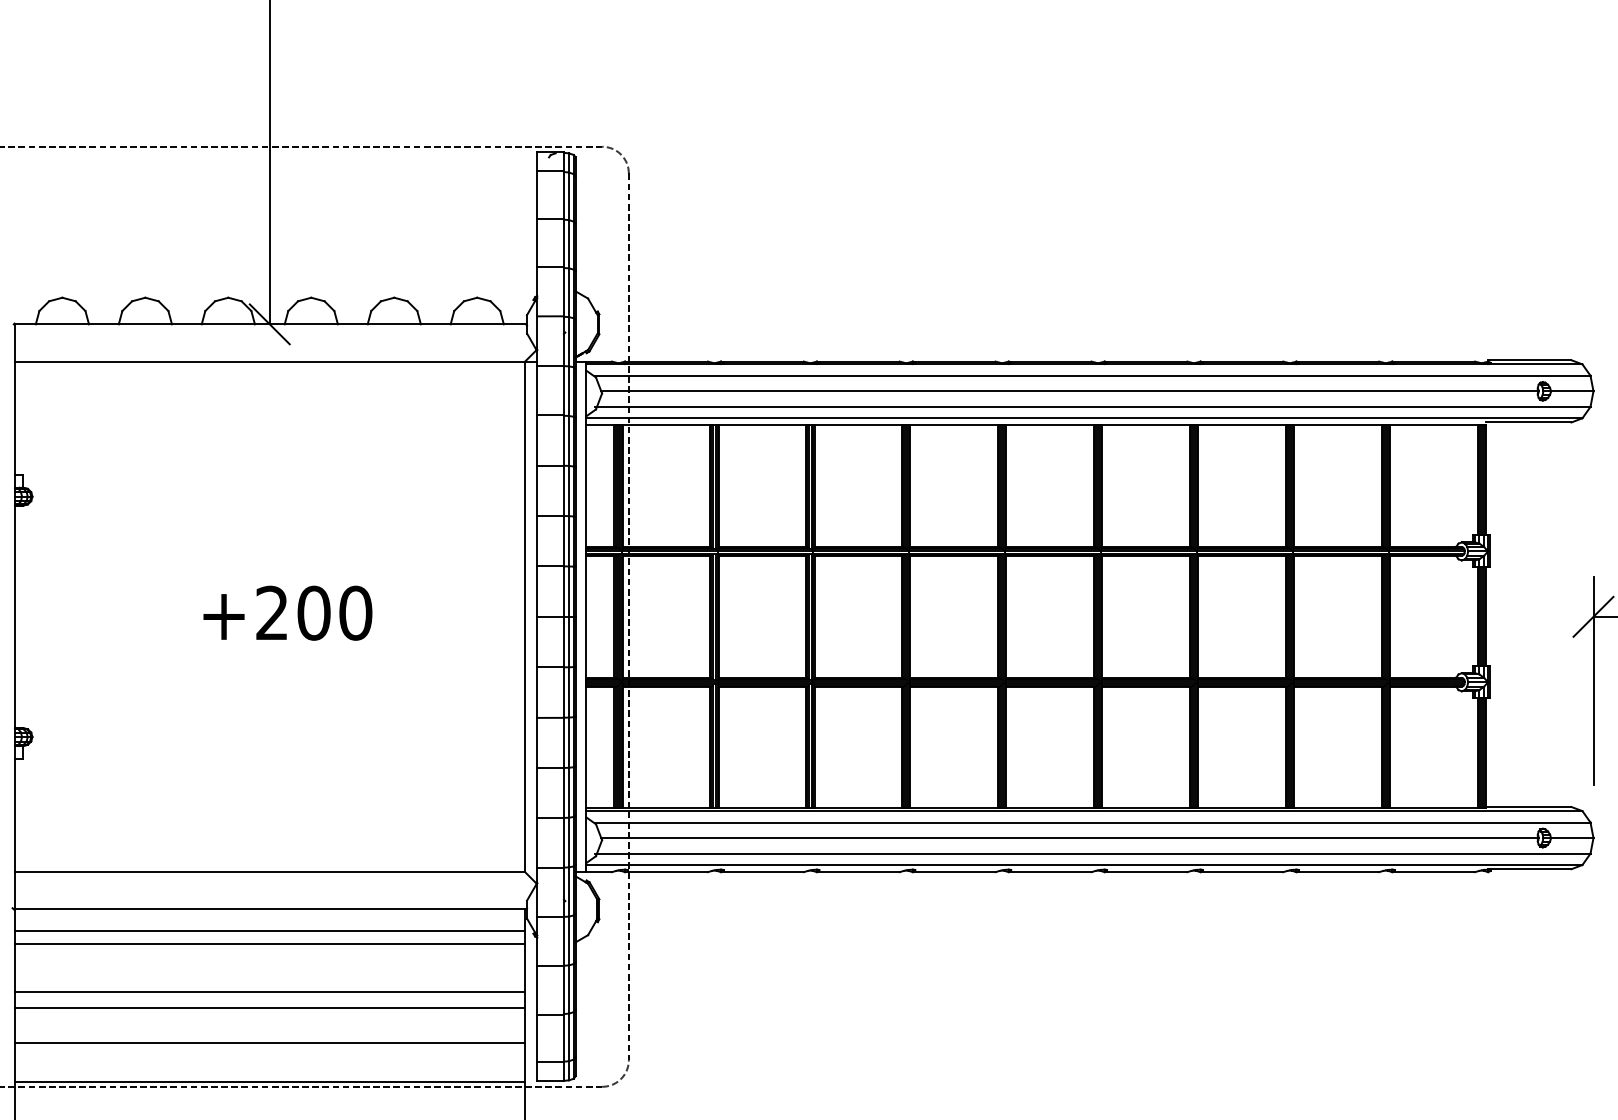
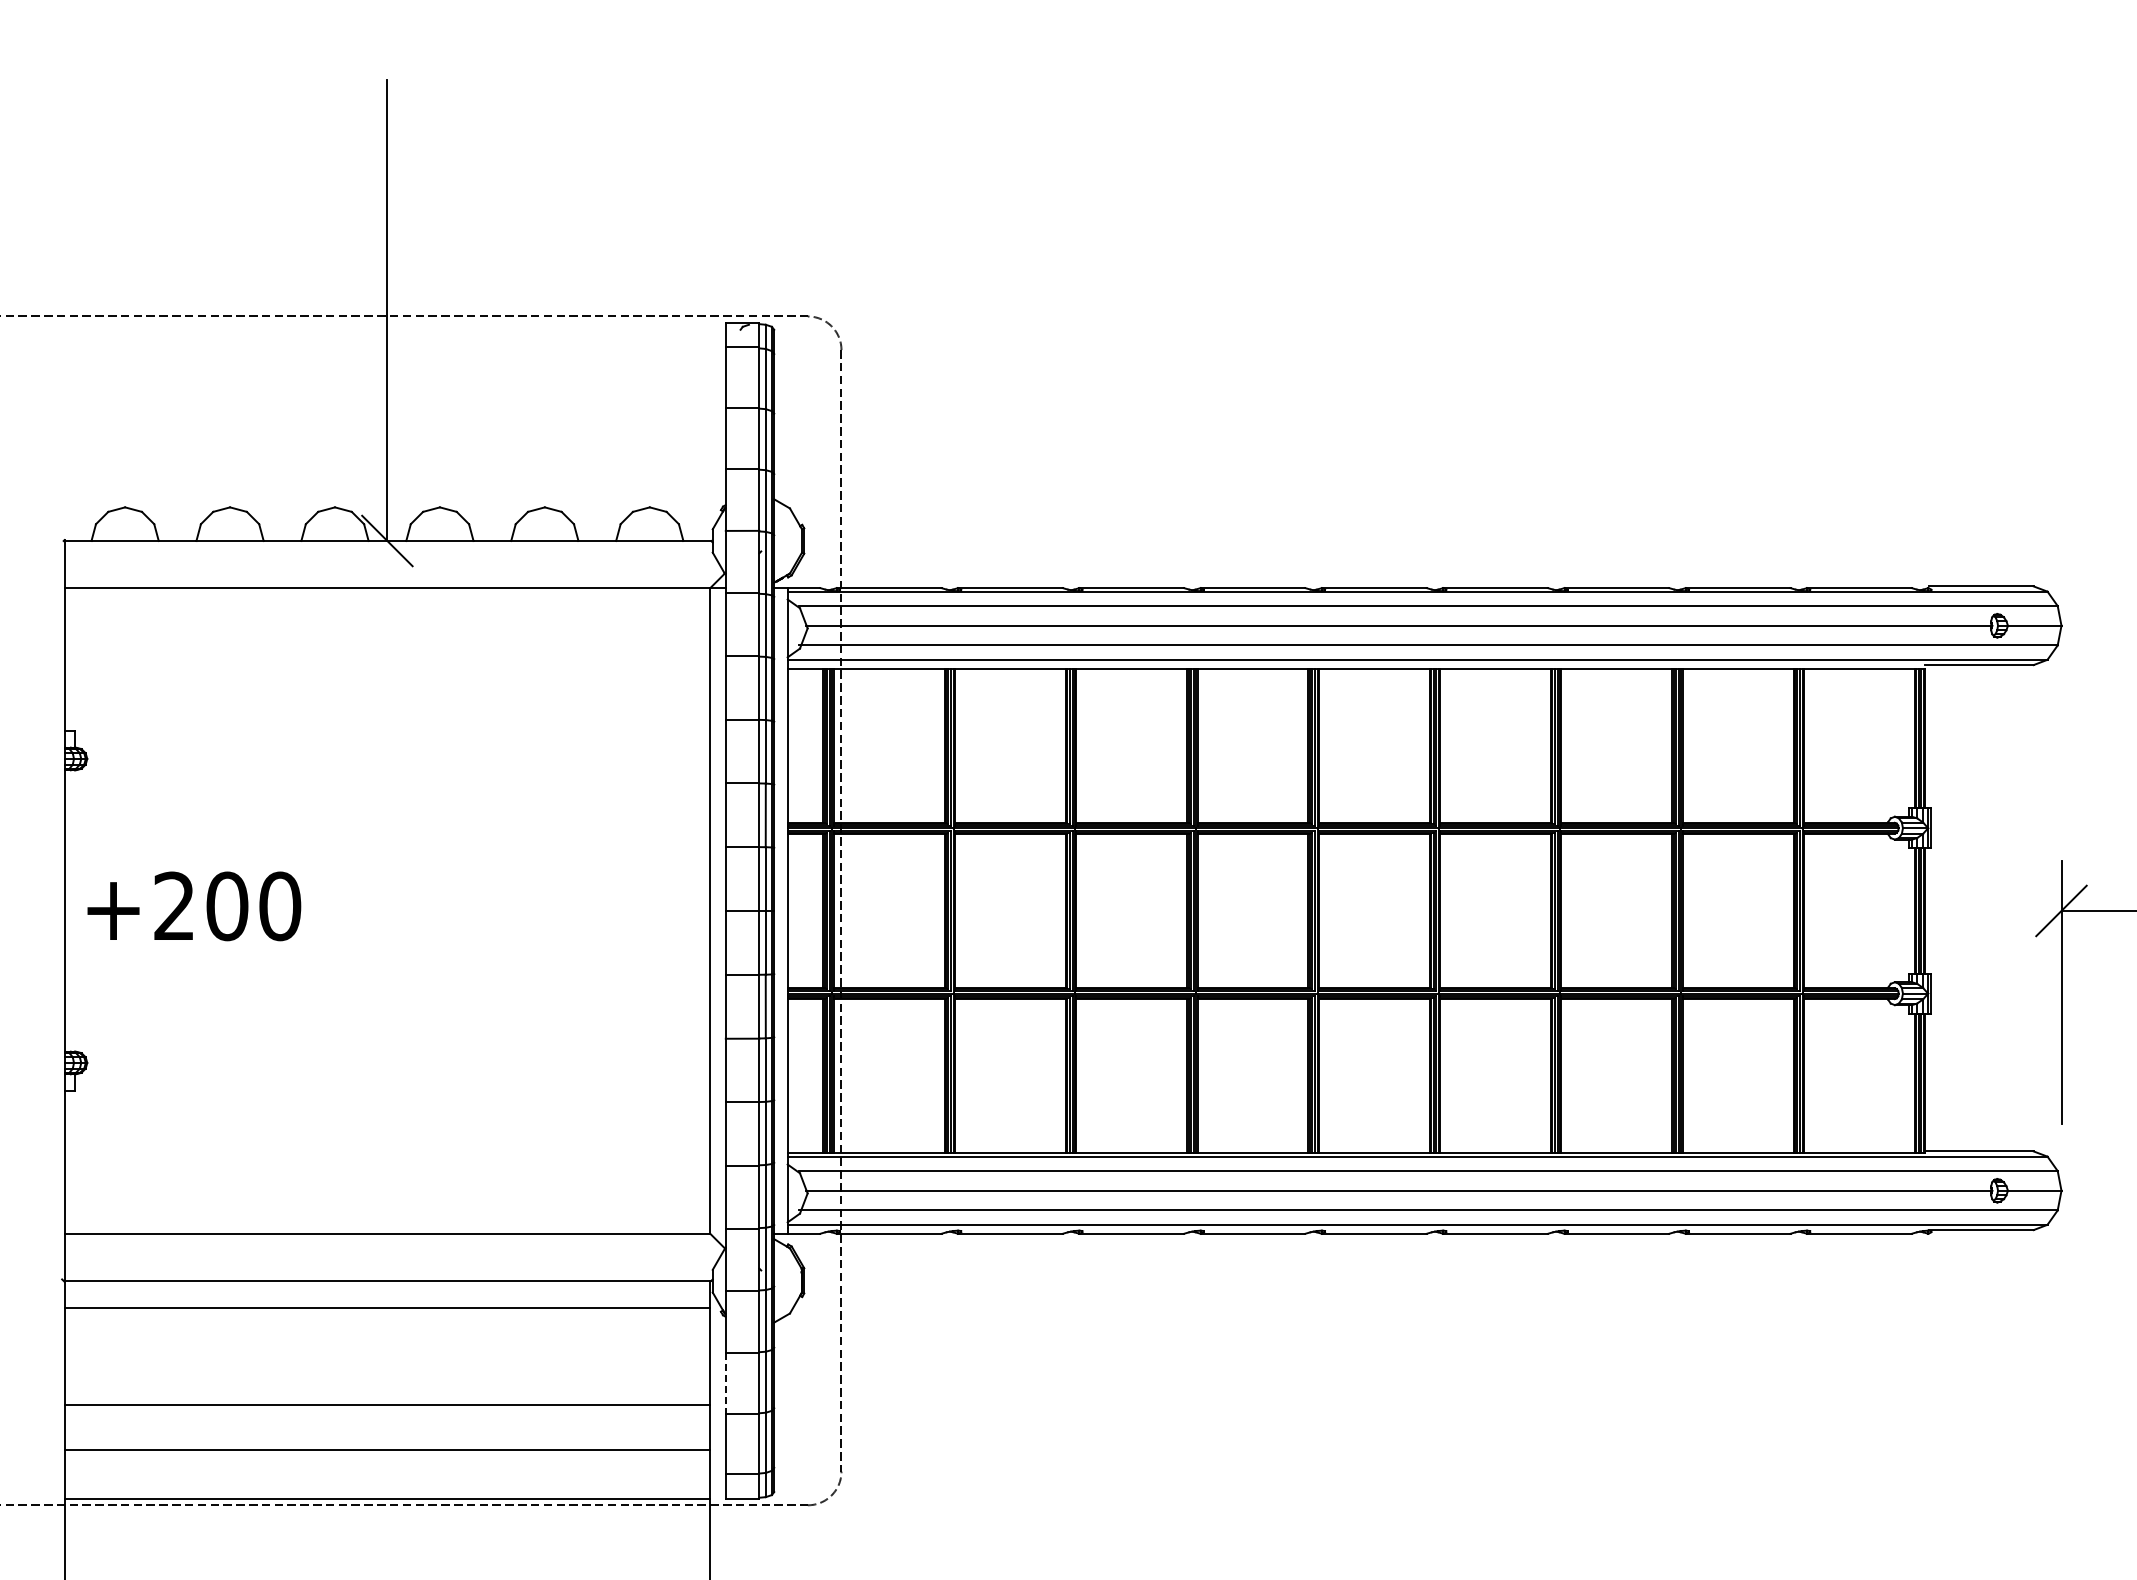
text: (288, 613) -> (194, 906), moved
line: (269, 943) -> (387, 1324), removed
line: (537, 990) -> (725, 1383), solid -> dashed
line: (269, 992) -> (387, 1385), removed

